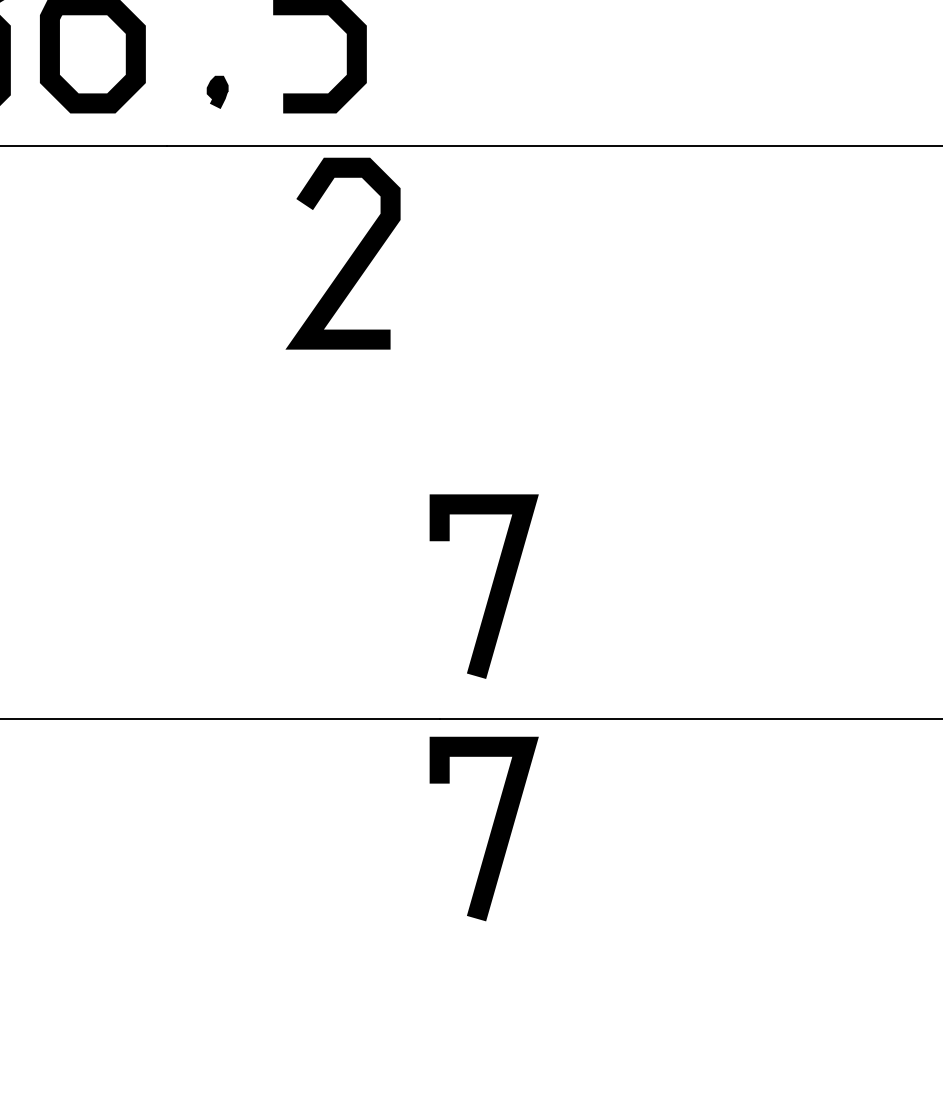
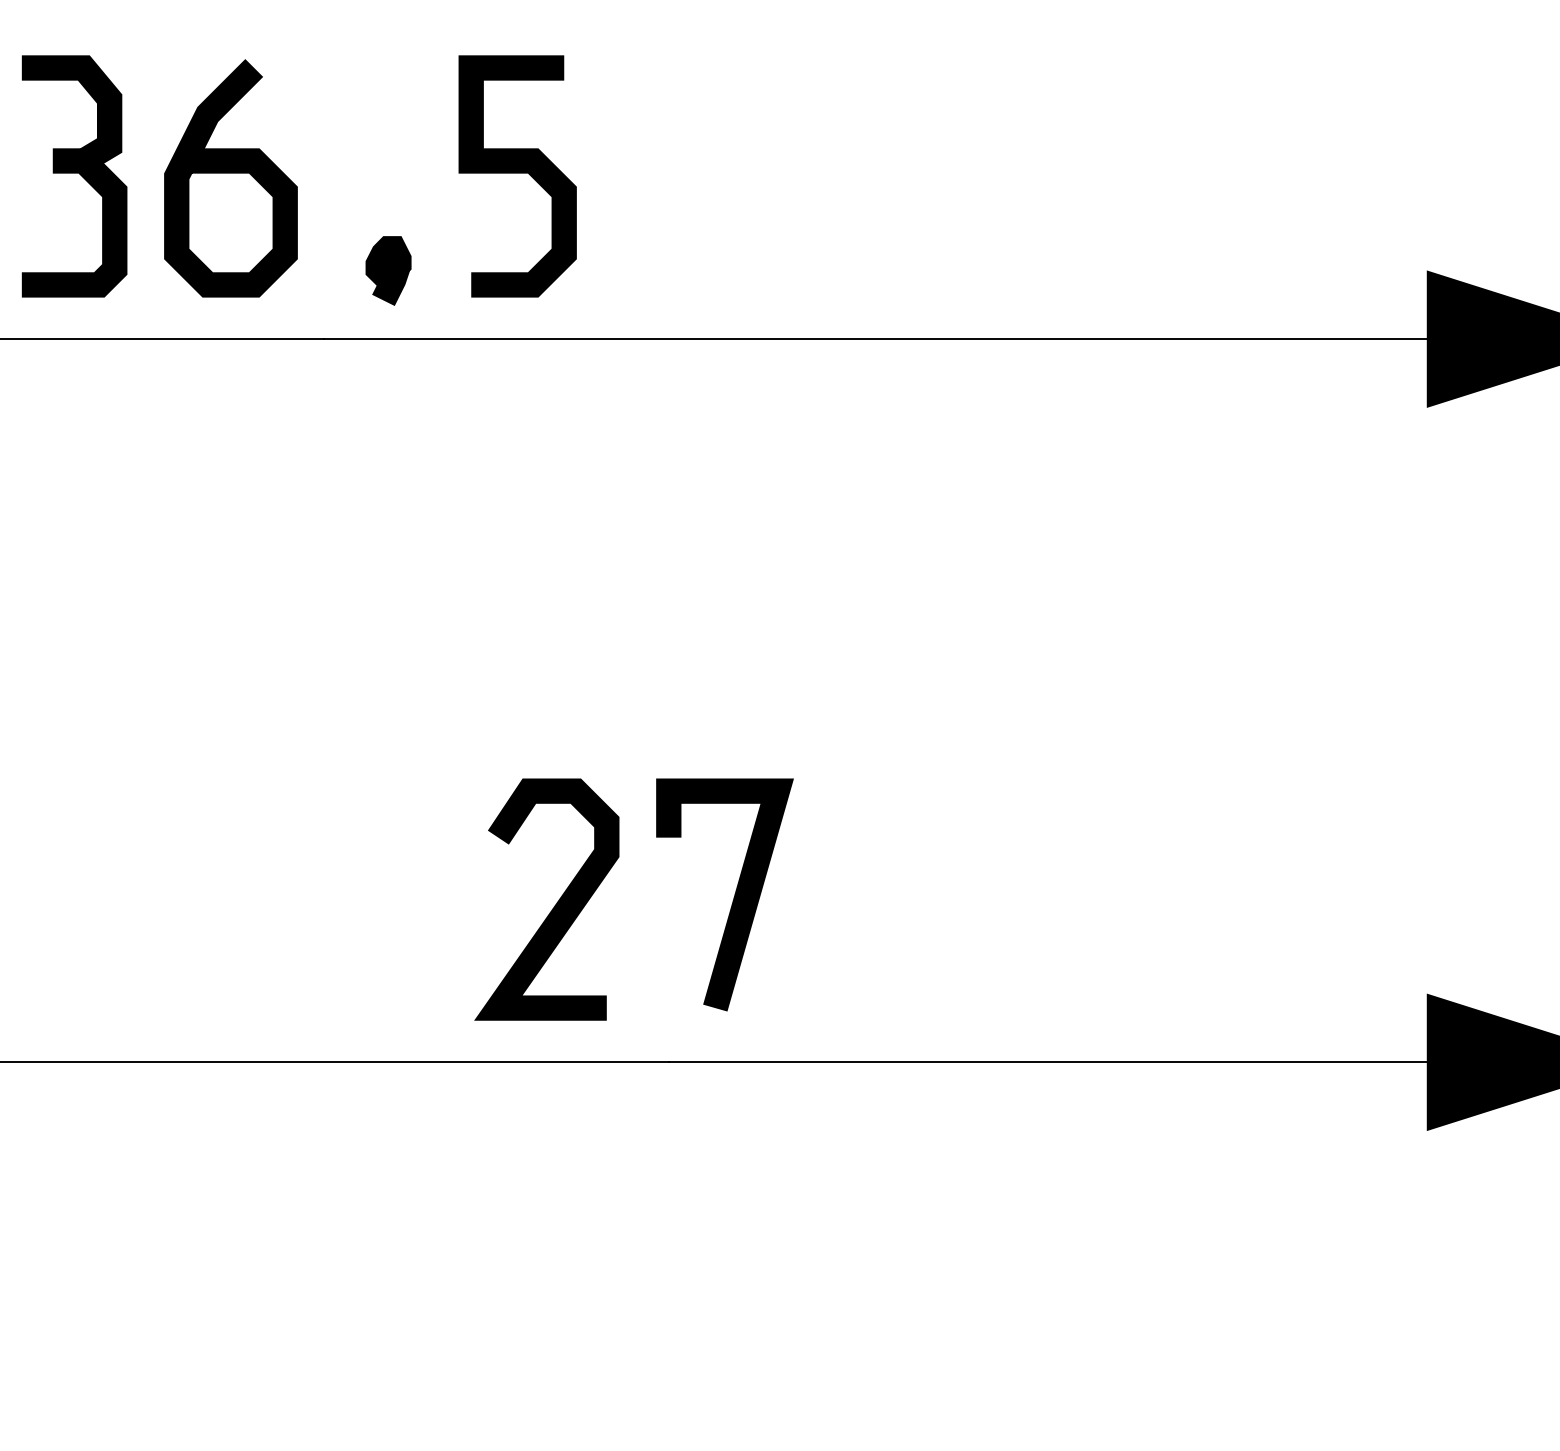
part: (217, 91) -> (388, 270), size x1.67
curve: (349, 258) -> (554, 905), moved
line: (490, 831) -> (733, 1203), removed

